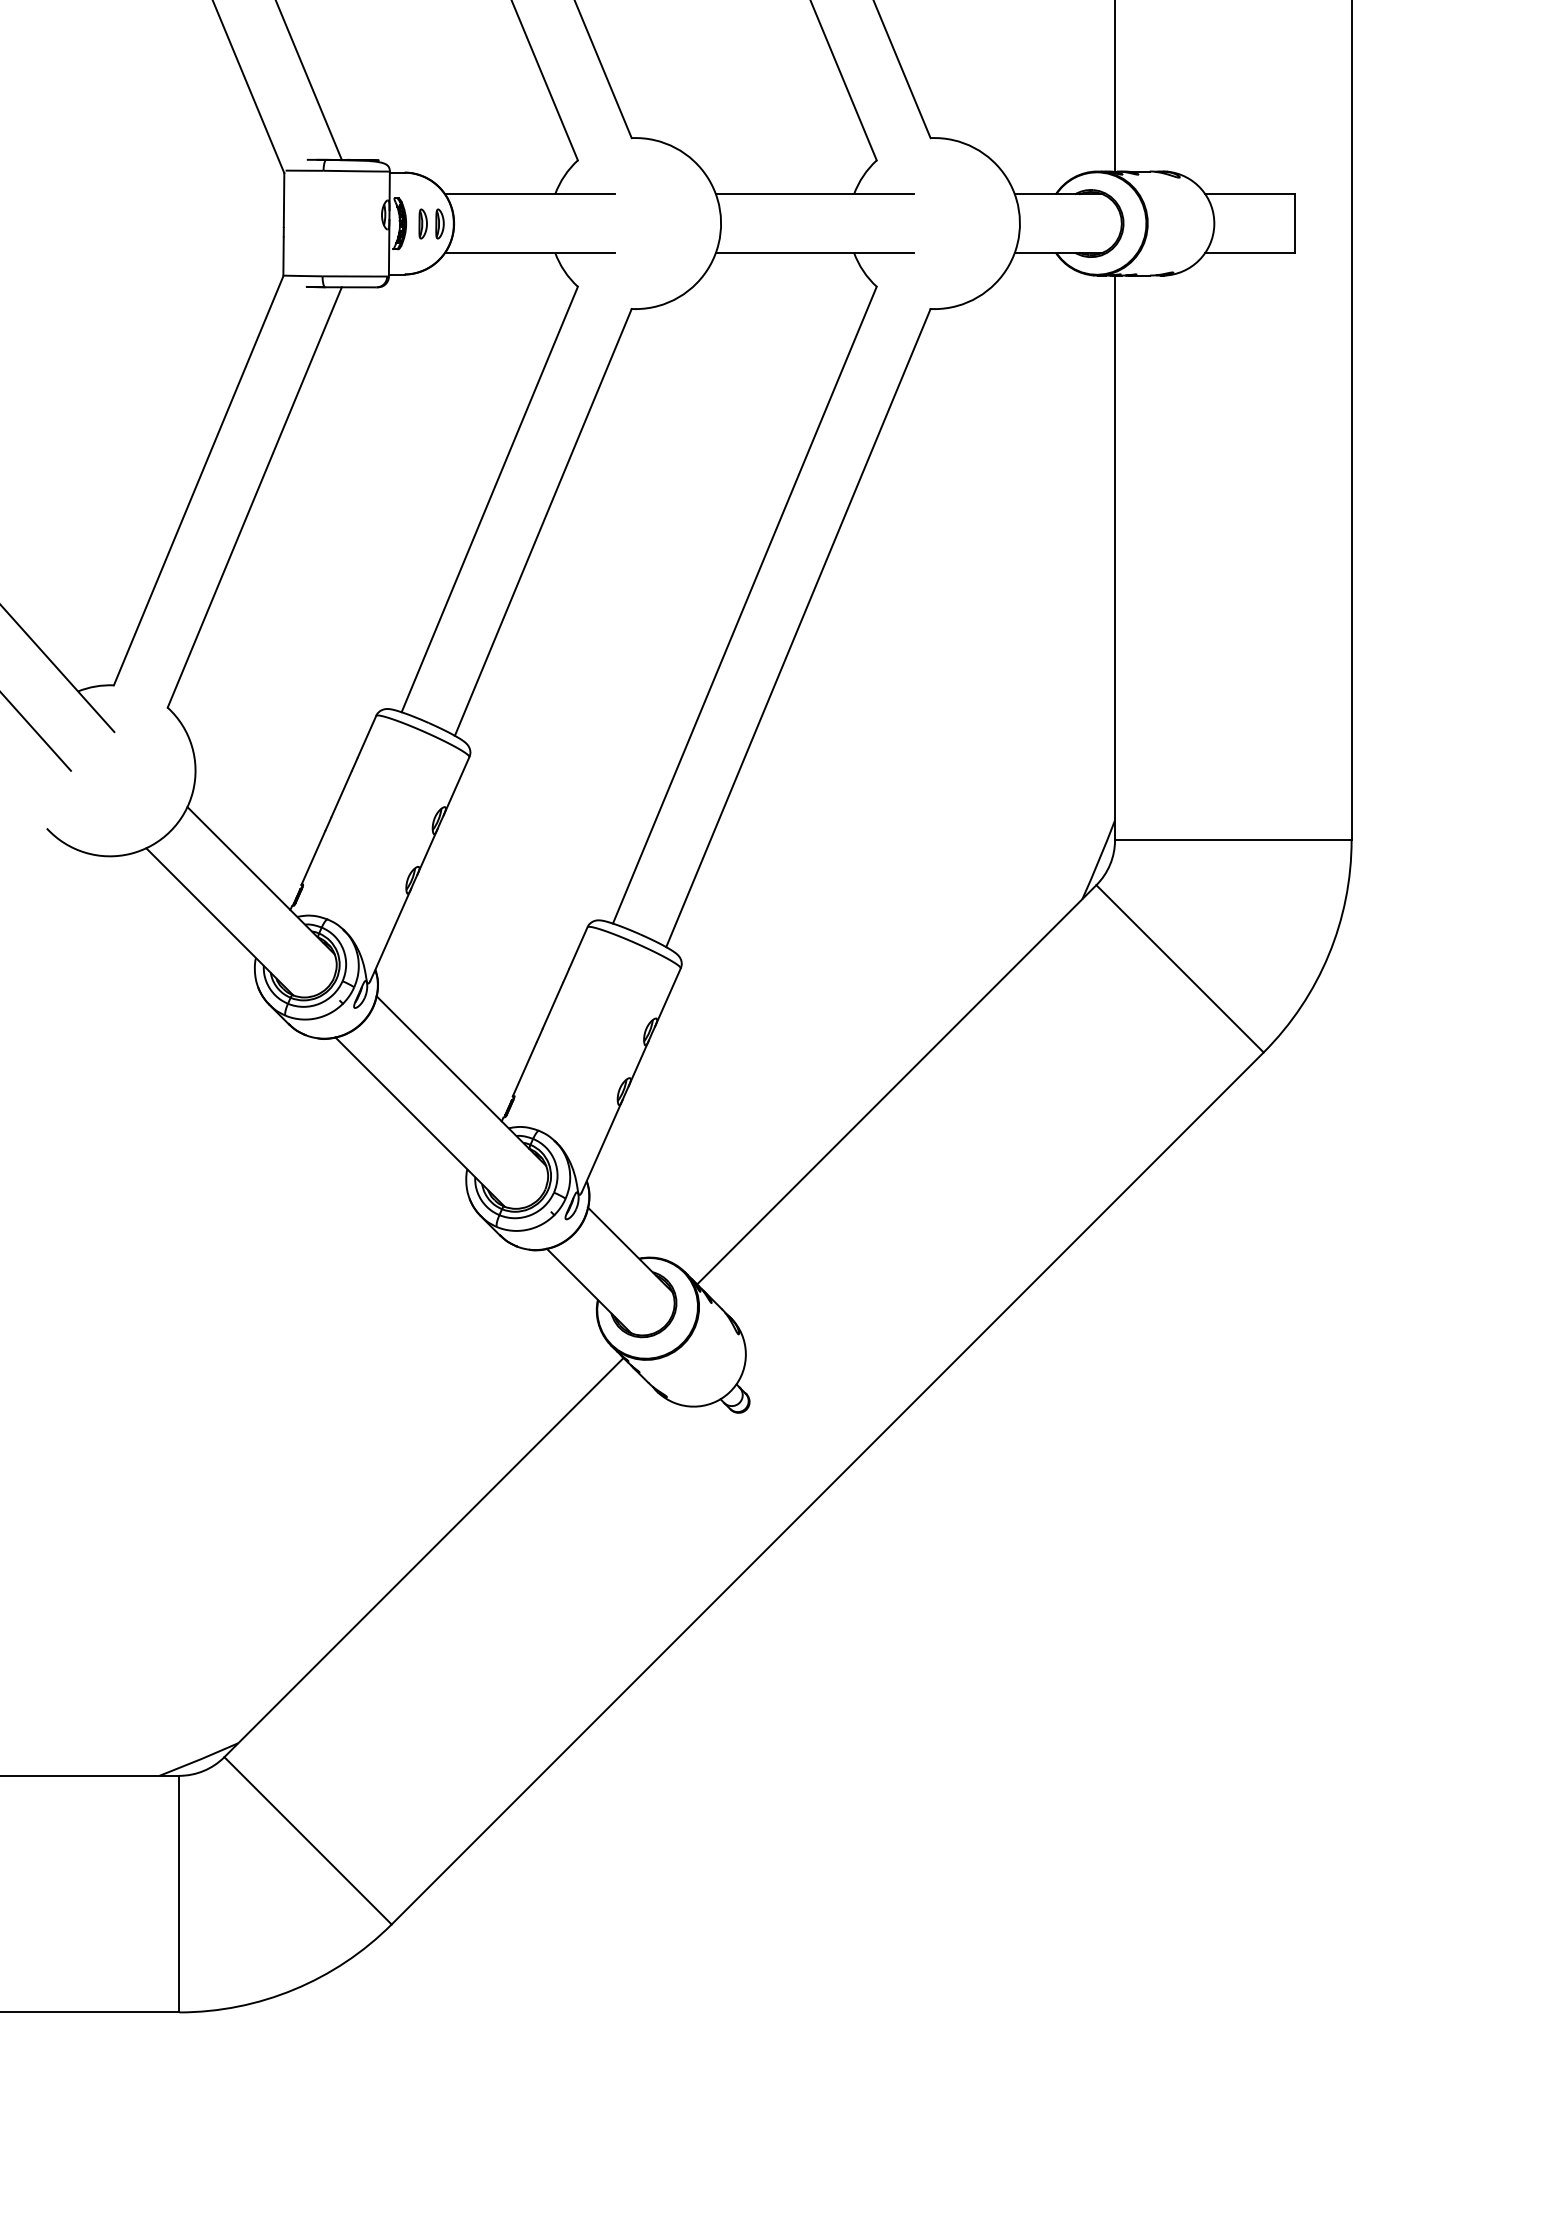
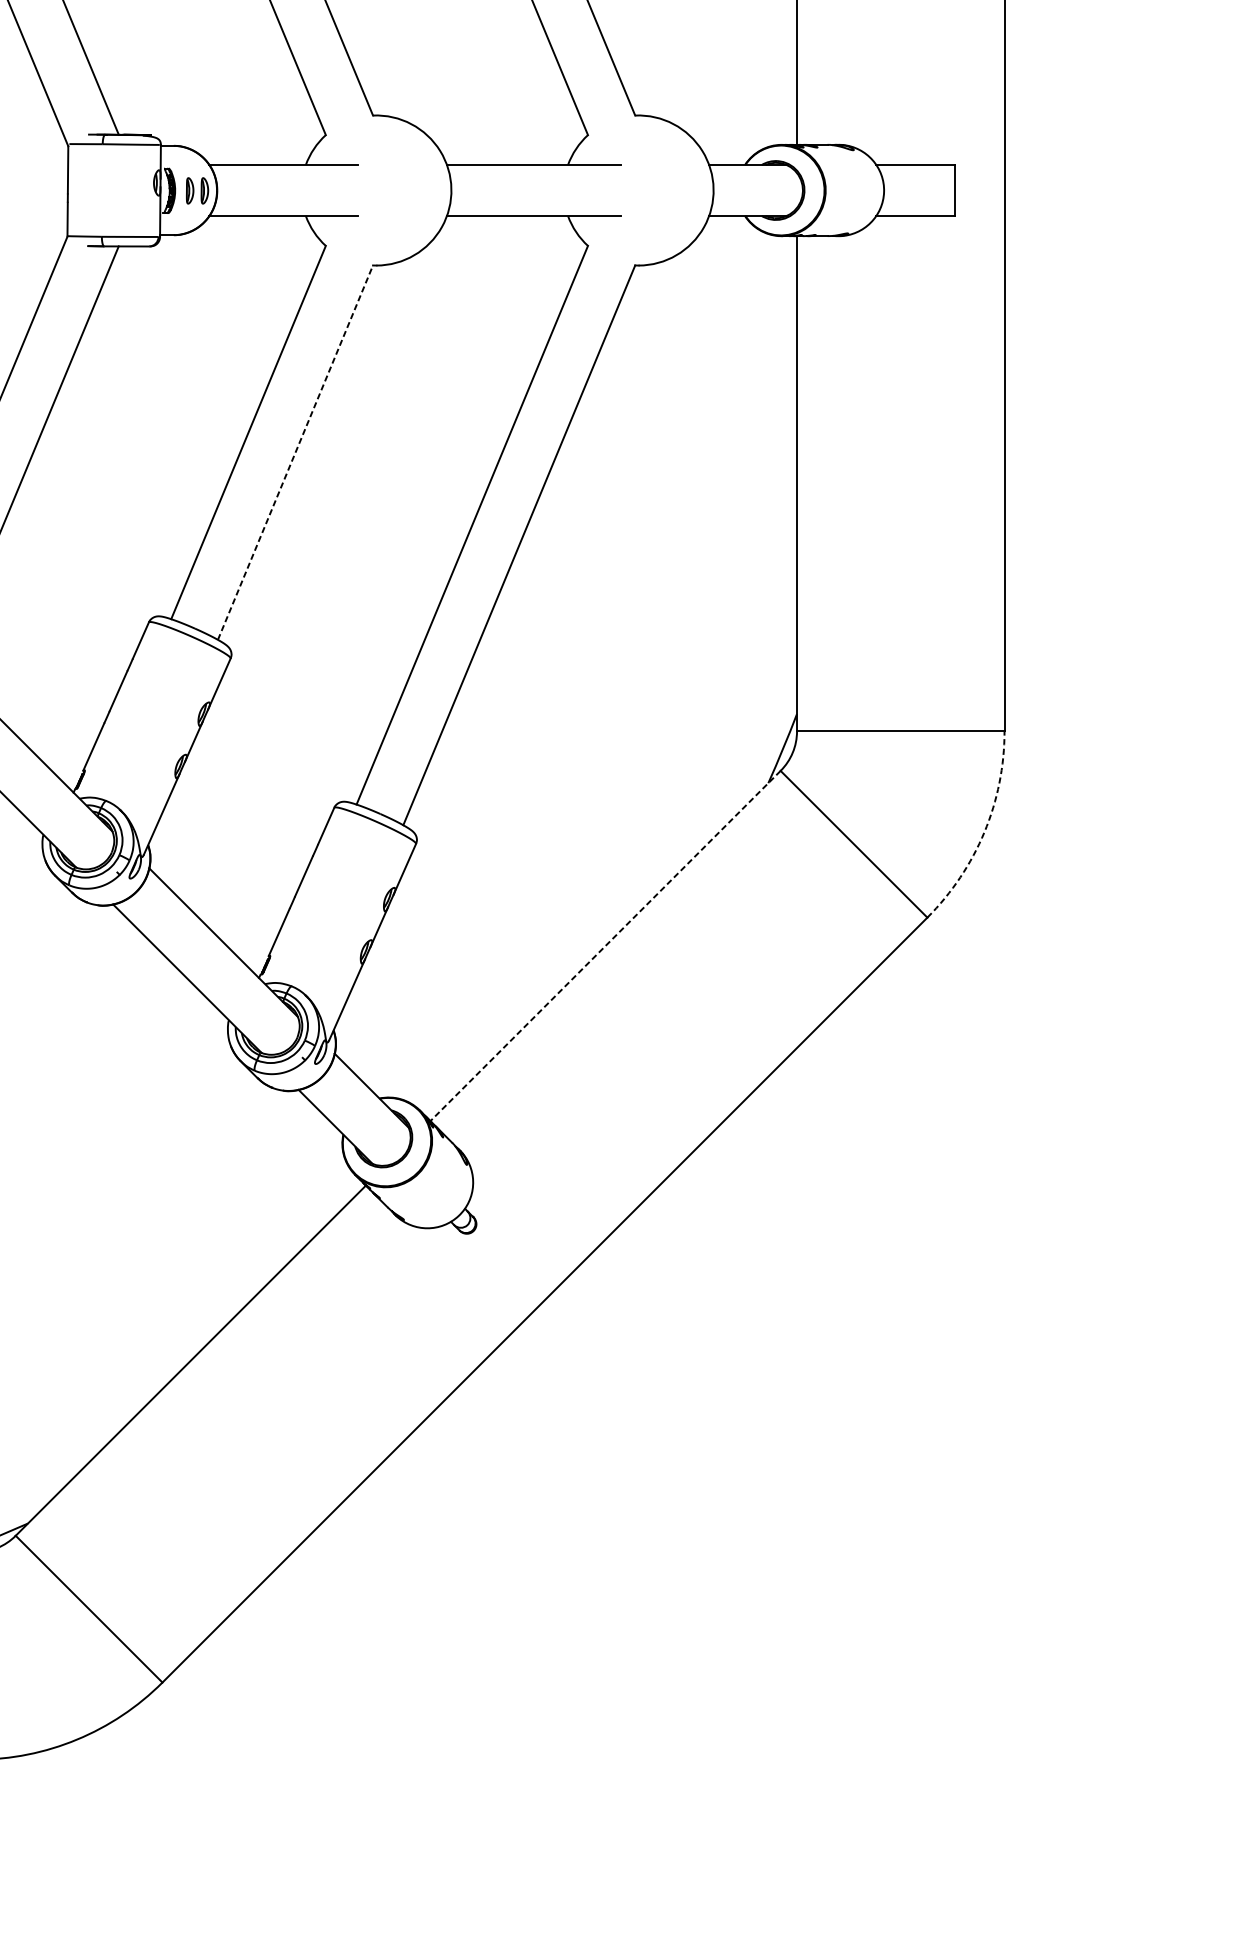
line: (543, 522) -> (295, 452), solid -> dashed
arc: (1328, 955) -> (984, 832), solid -> dashed
line: (896, 1085) -> (605, 946), solid -> dashed

